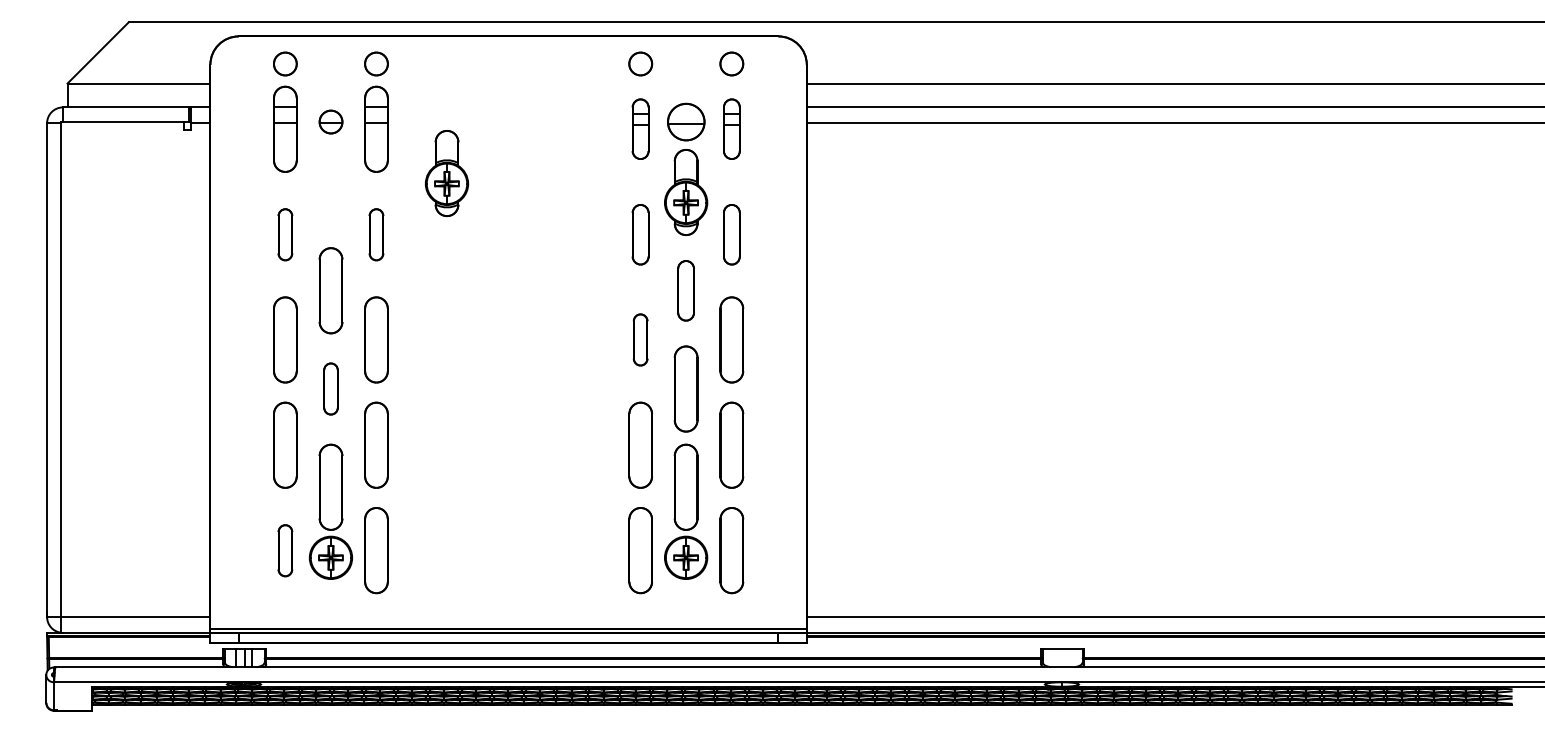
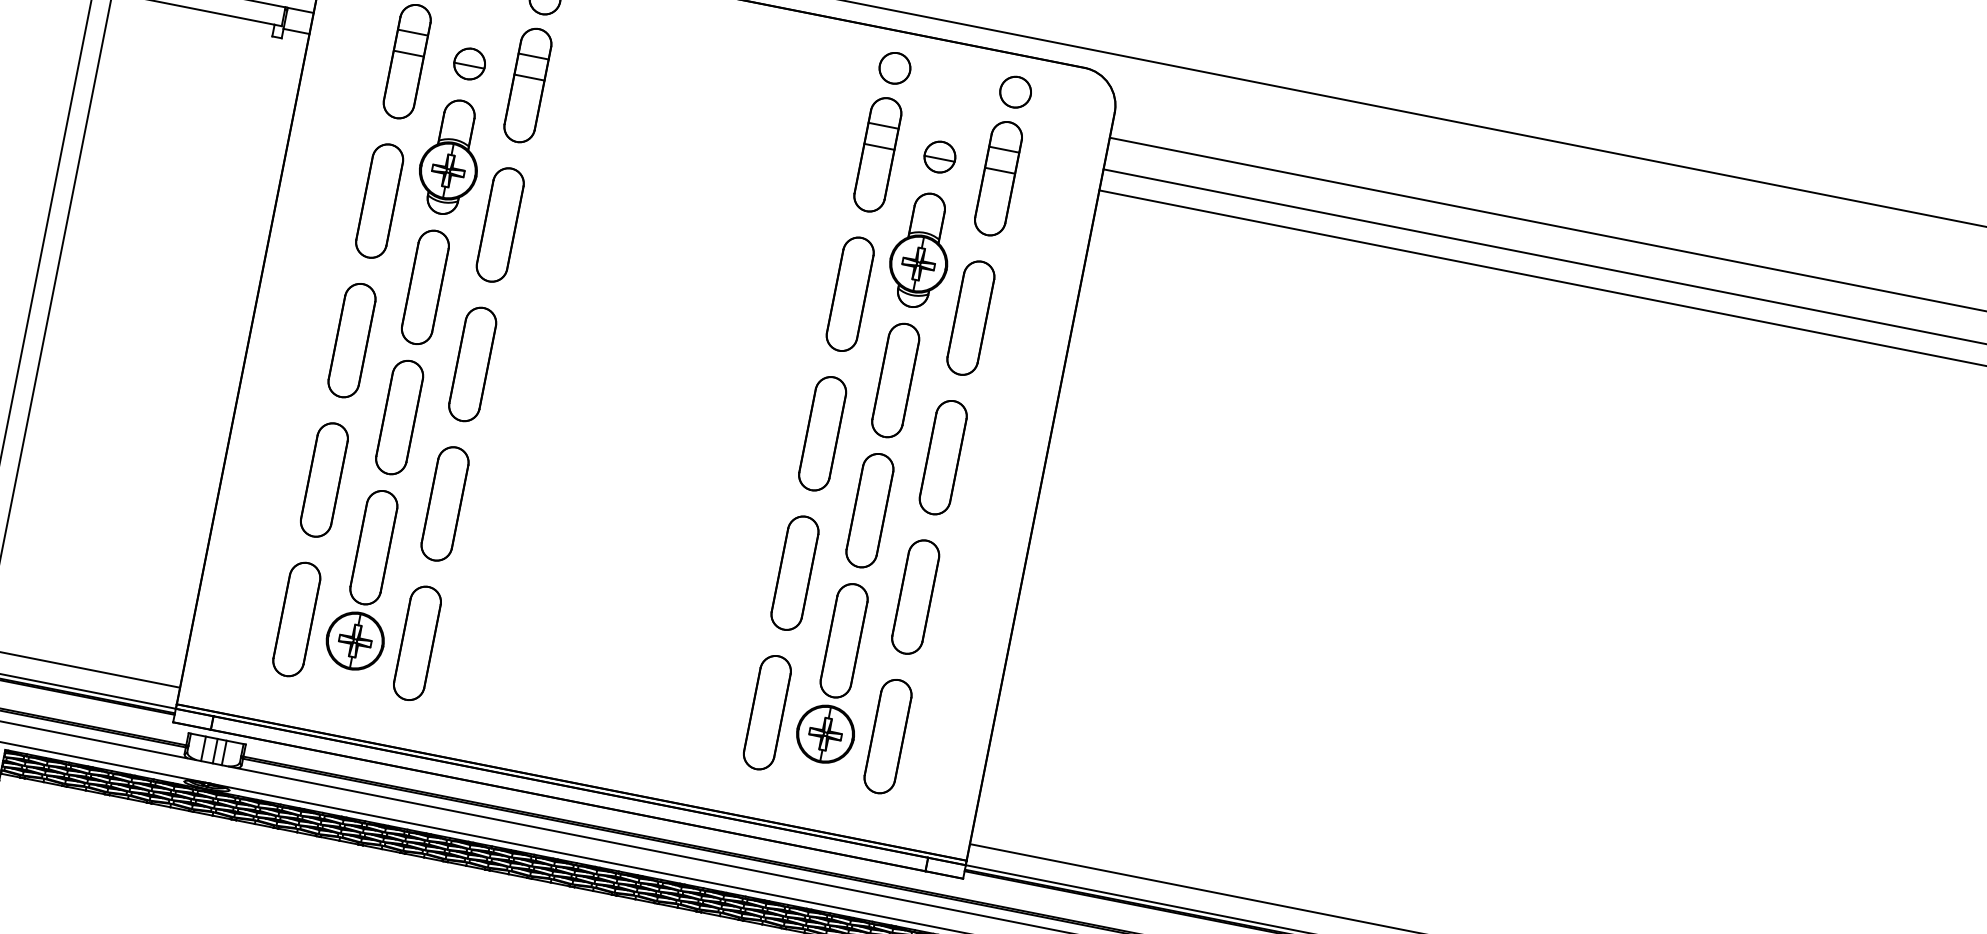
part: (685, 121) -> (939, 156), size x0.62
part: (640, 128) -> (877, 153), size x1.43
part: (731, 128) -> (998, 177), size x1.43
part: (446, 173) -> (450, 157), moved
part: (285, 234) -> (379, 200), size x1.67
part: (376, 234) -> (500, 224), size x1.67
part: (640, 234) -> (849, 294), size x1.43
part: (731, 234) -> (970, 317), size x1.43
part: (685, 290) -> (894, 379), size x1.43
part: (640, 339) -> (822, 433), size x1.67
part: (330, 388) -> (399, 416), size x1.67
part: (285, 550) -> (296, 619), size x1.67

